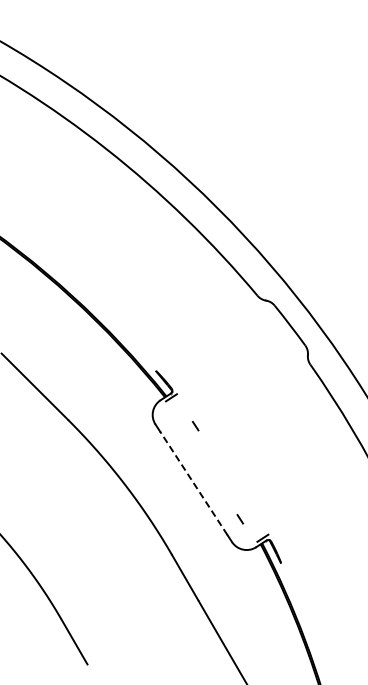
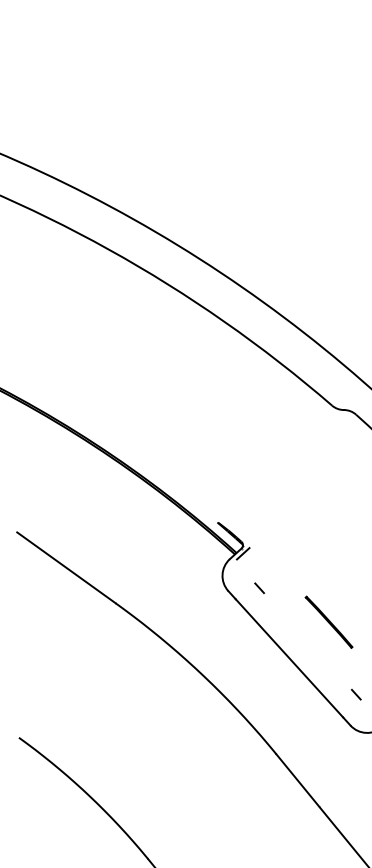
line: (195, 426) -> (259, 588), moved
line: (228, 460) -> (329, 622), added
line: (193, 483) -> (289, 658), dashed -> solid

